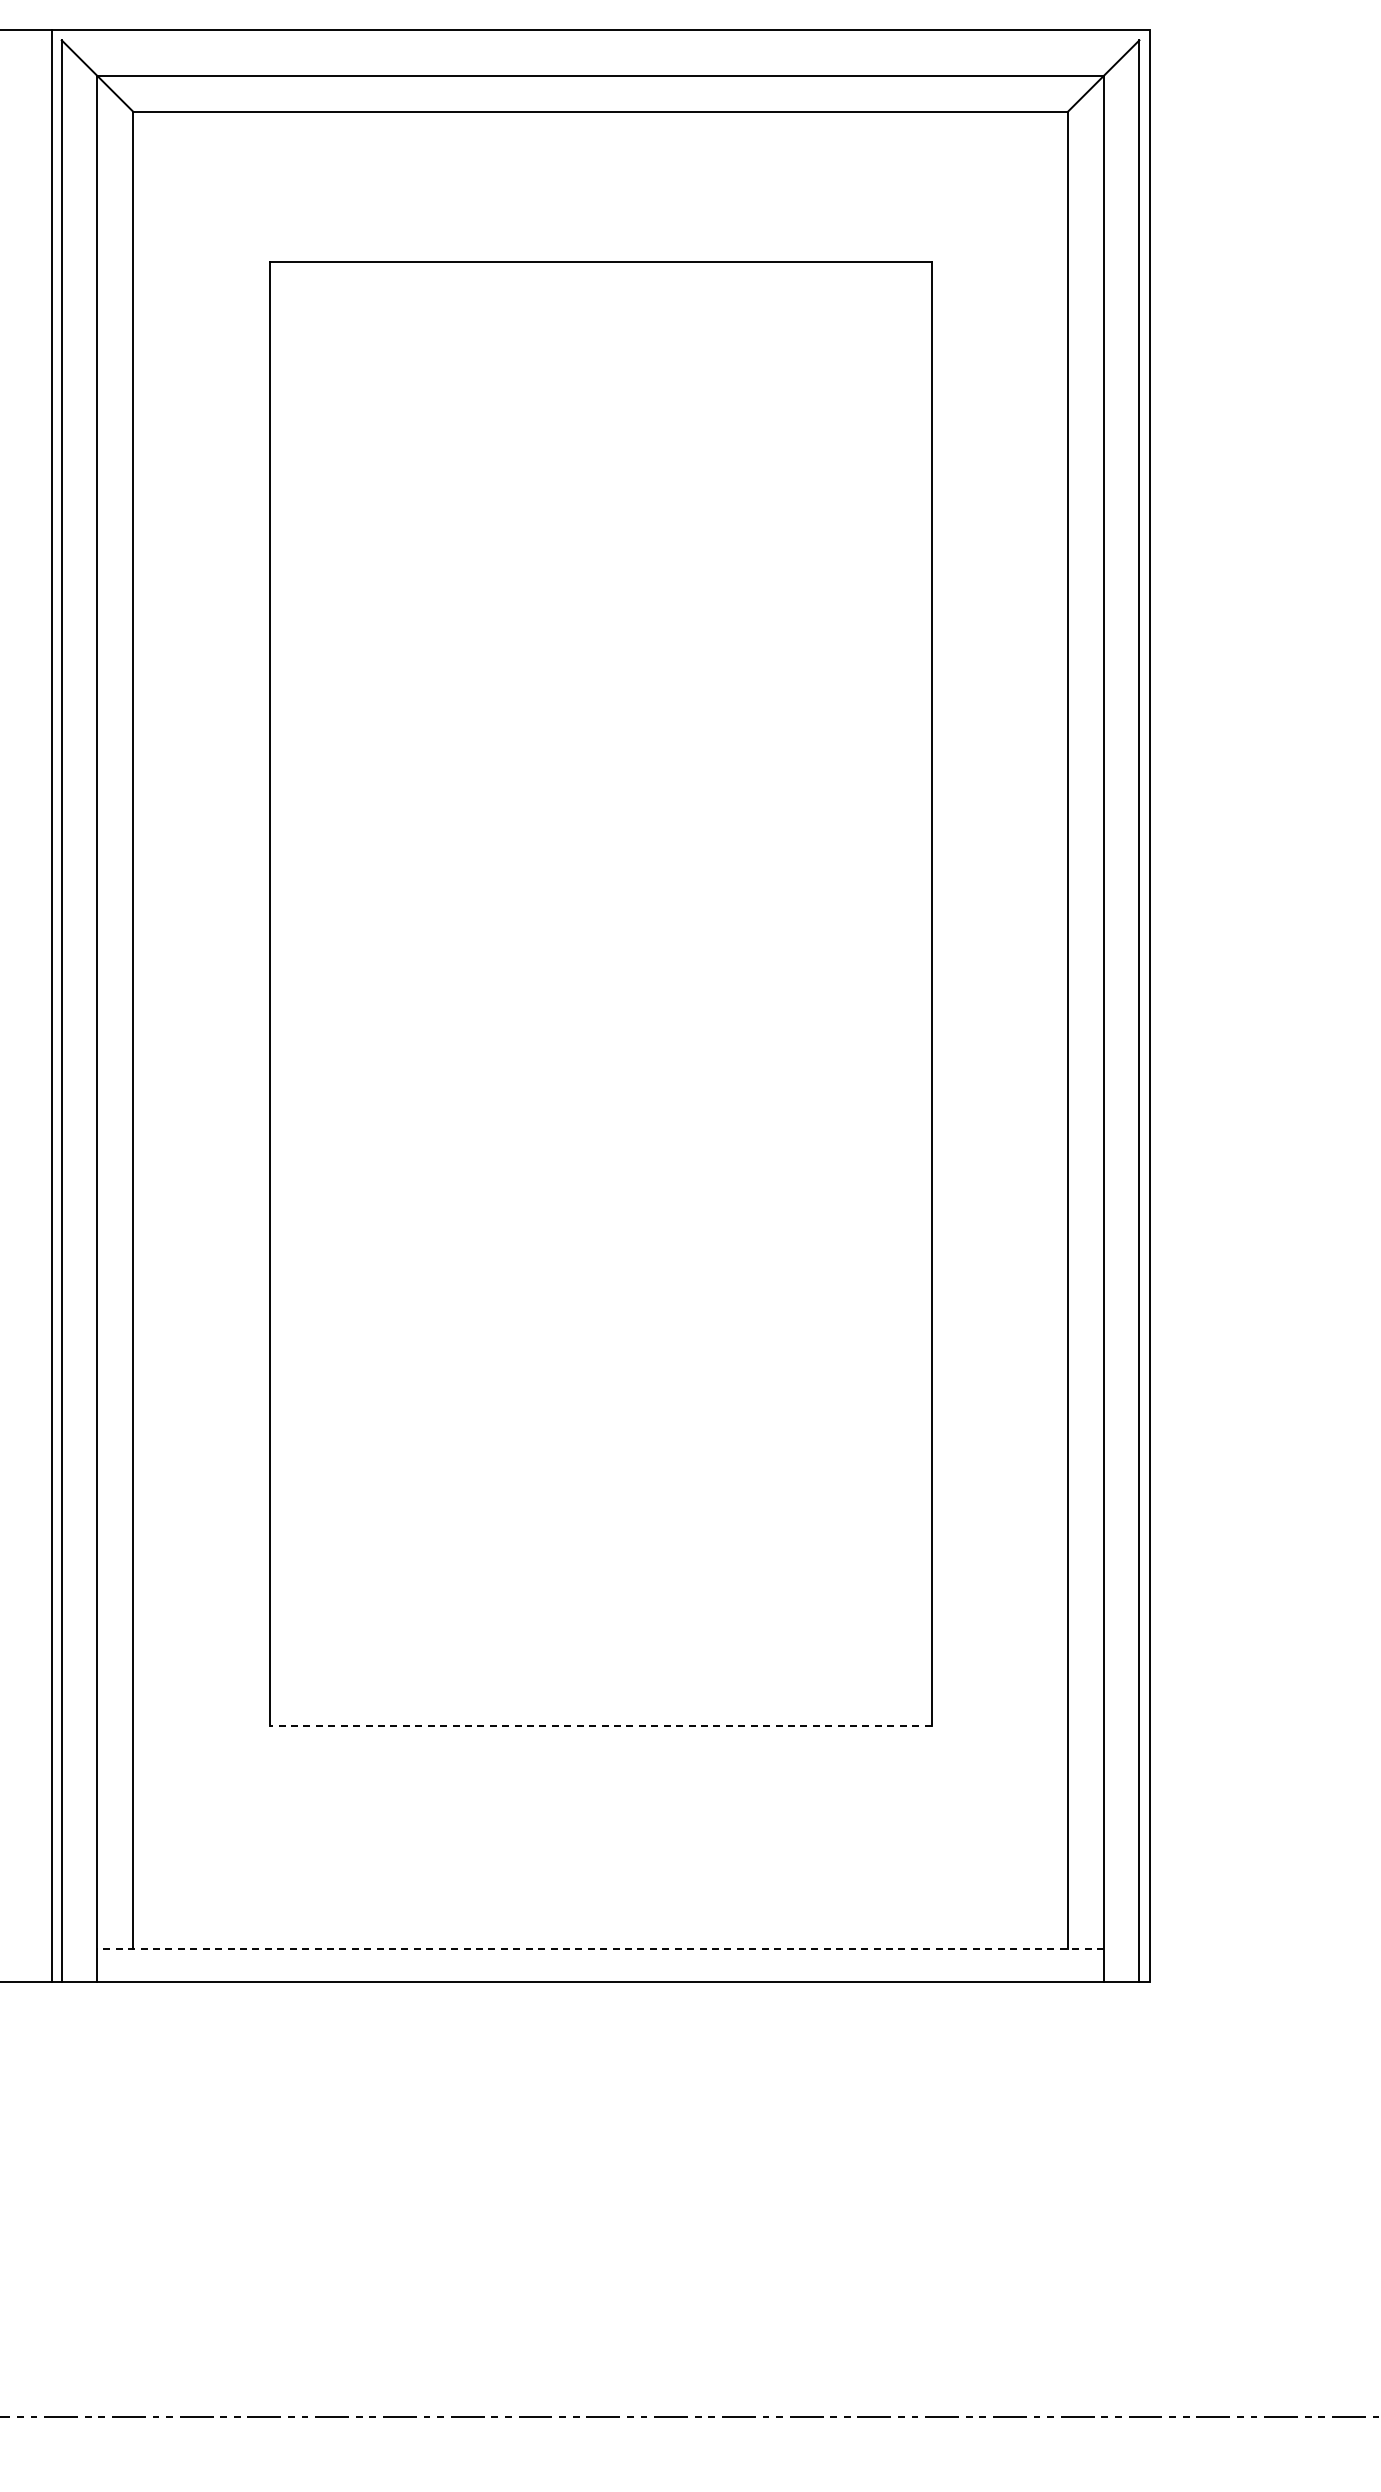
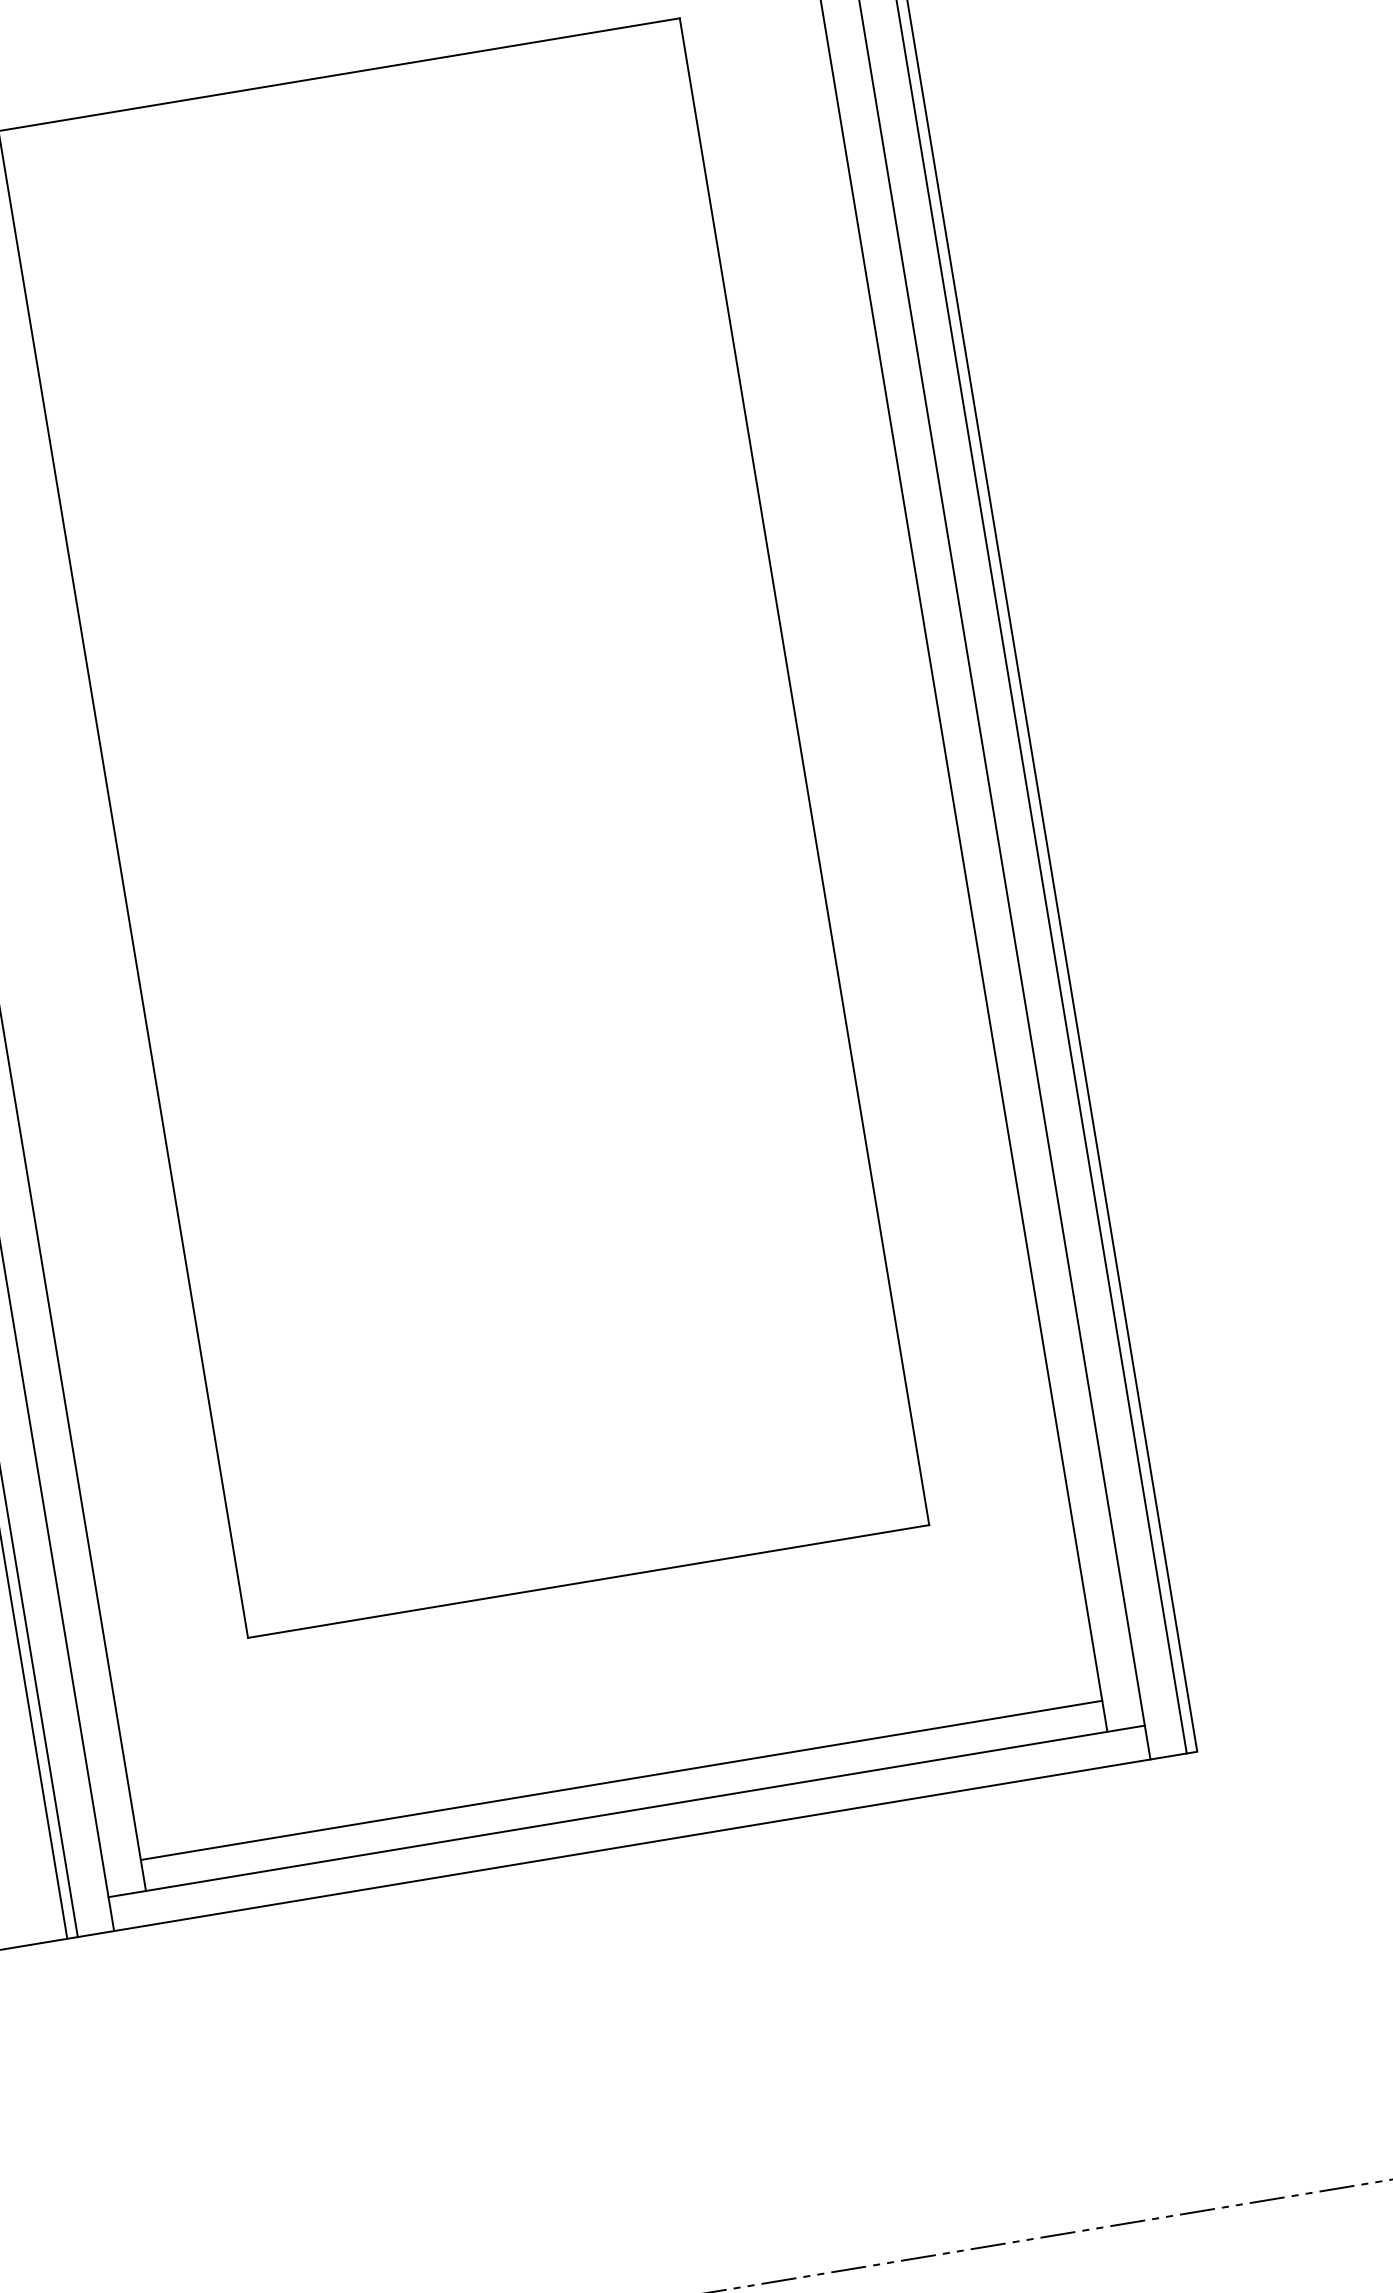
line: (600, 1725) -> (588, 1581), dashed -> solid
line: (600, 1919) -> (621, 1780), added
line: (600, 1949) -> (626, 1811), dashed -> solid

